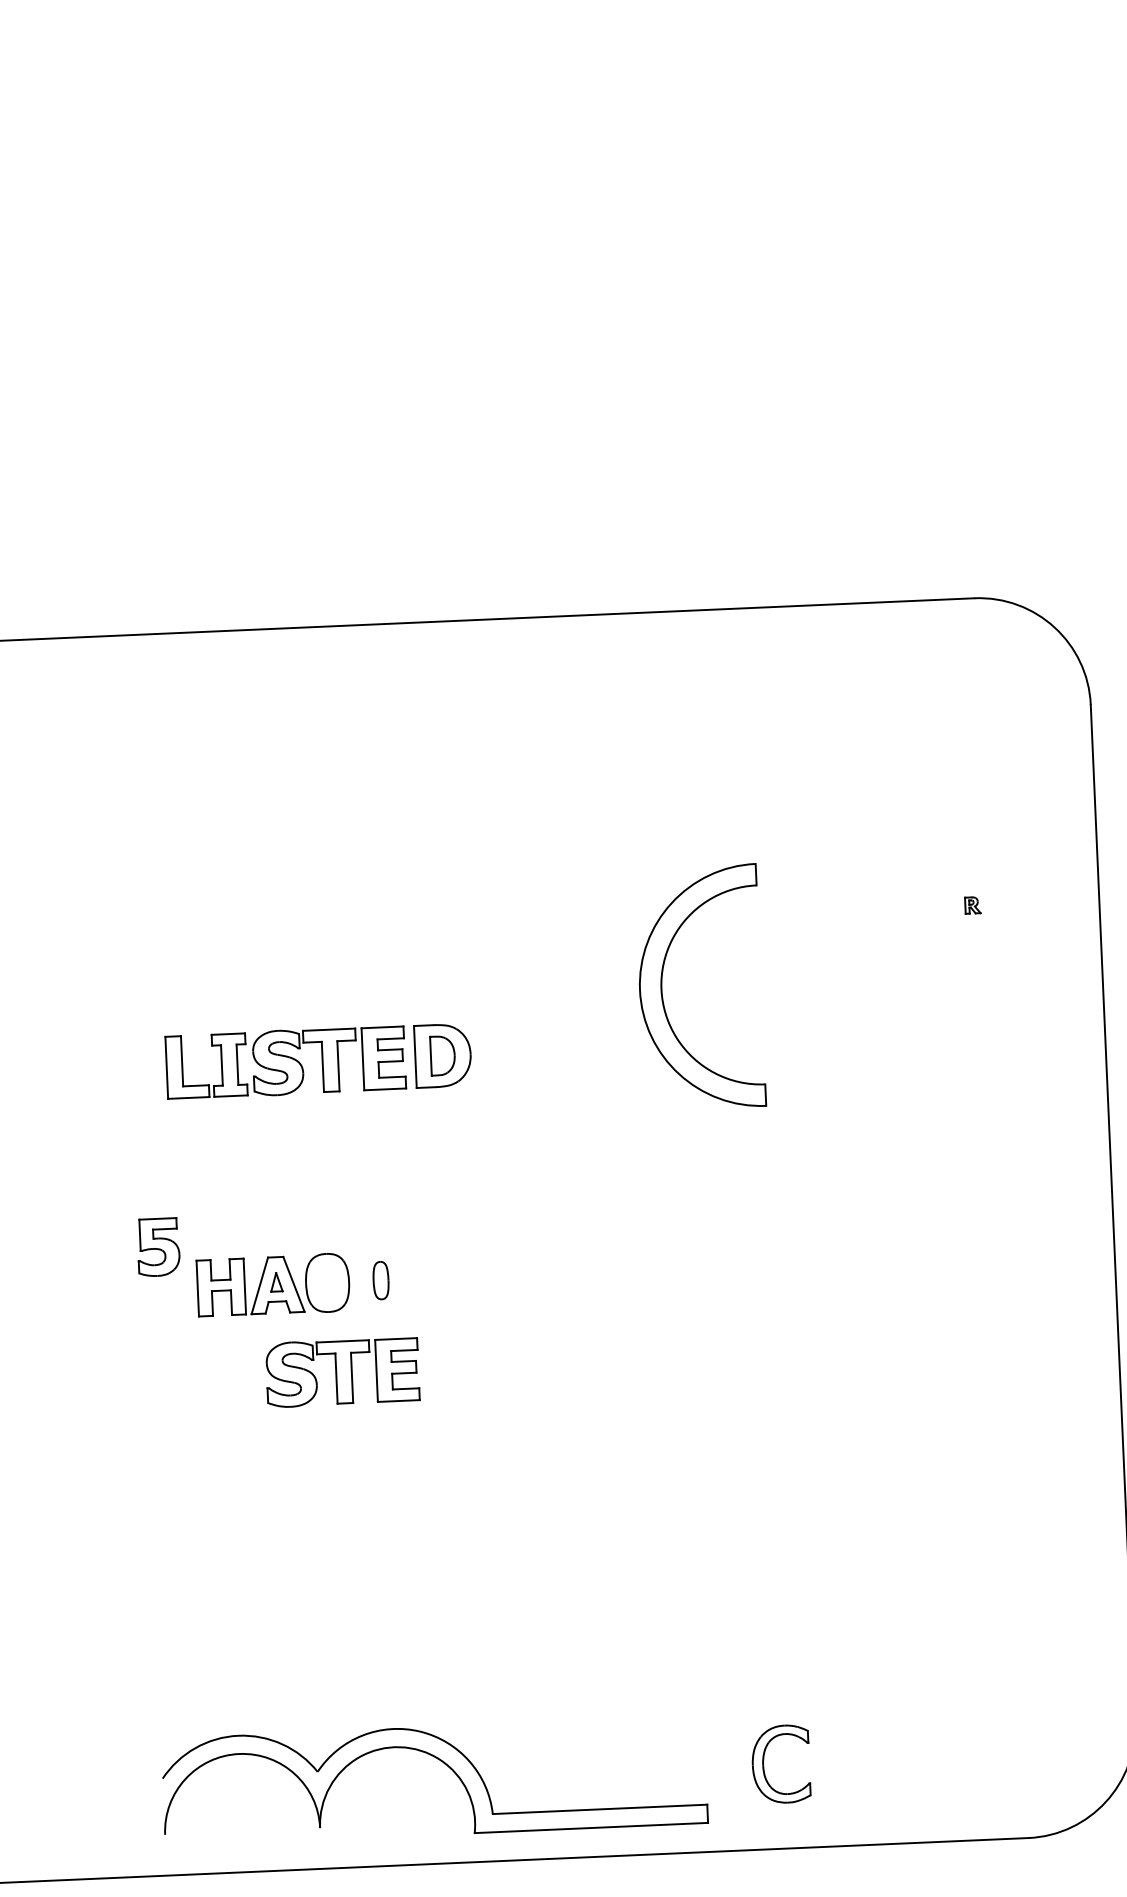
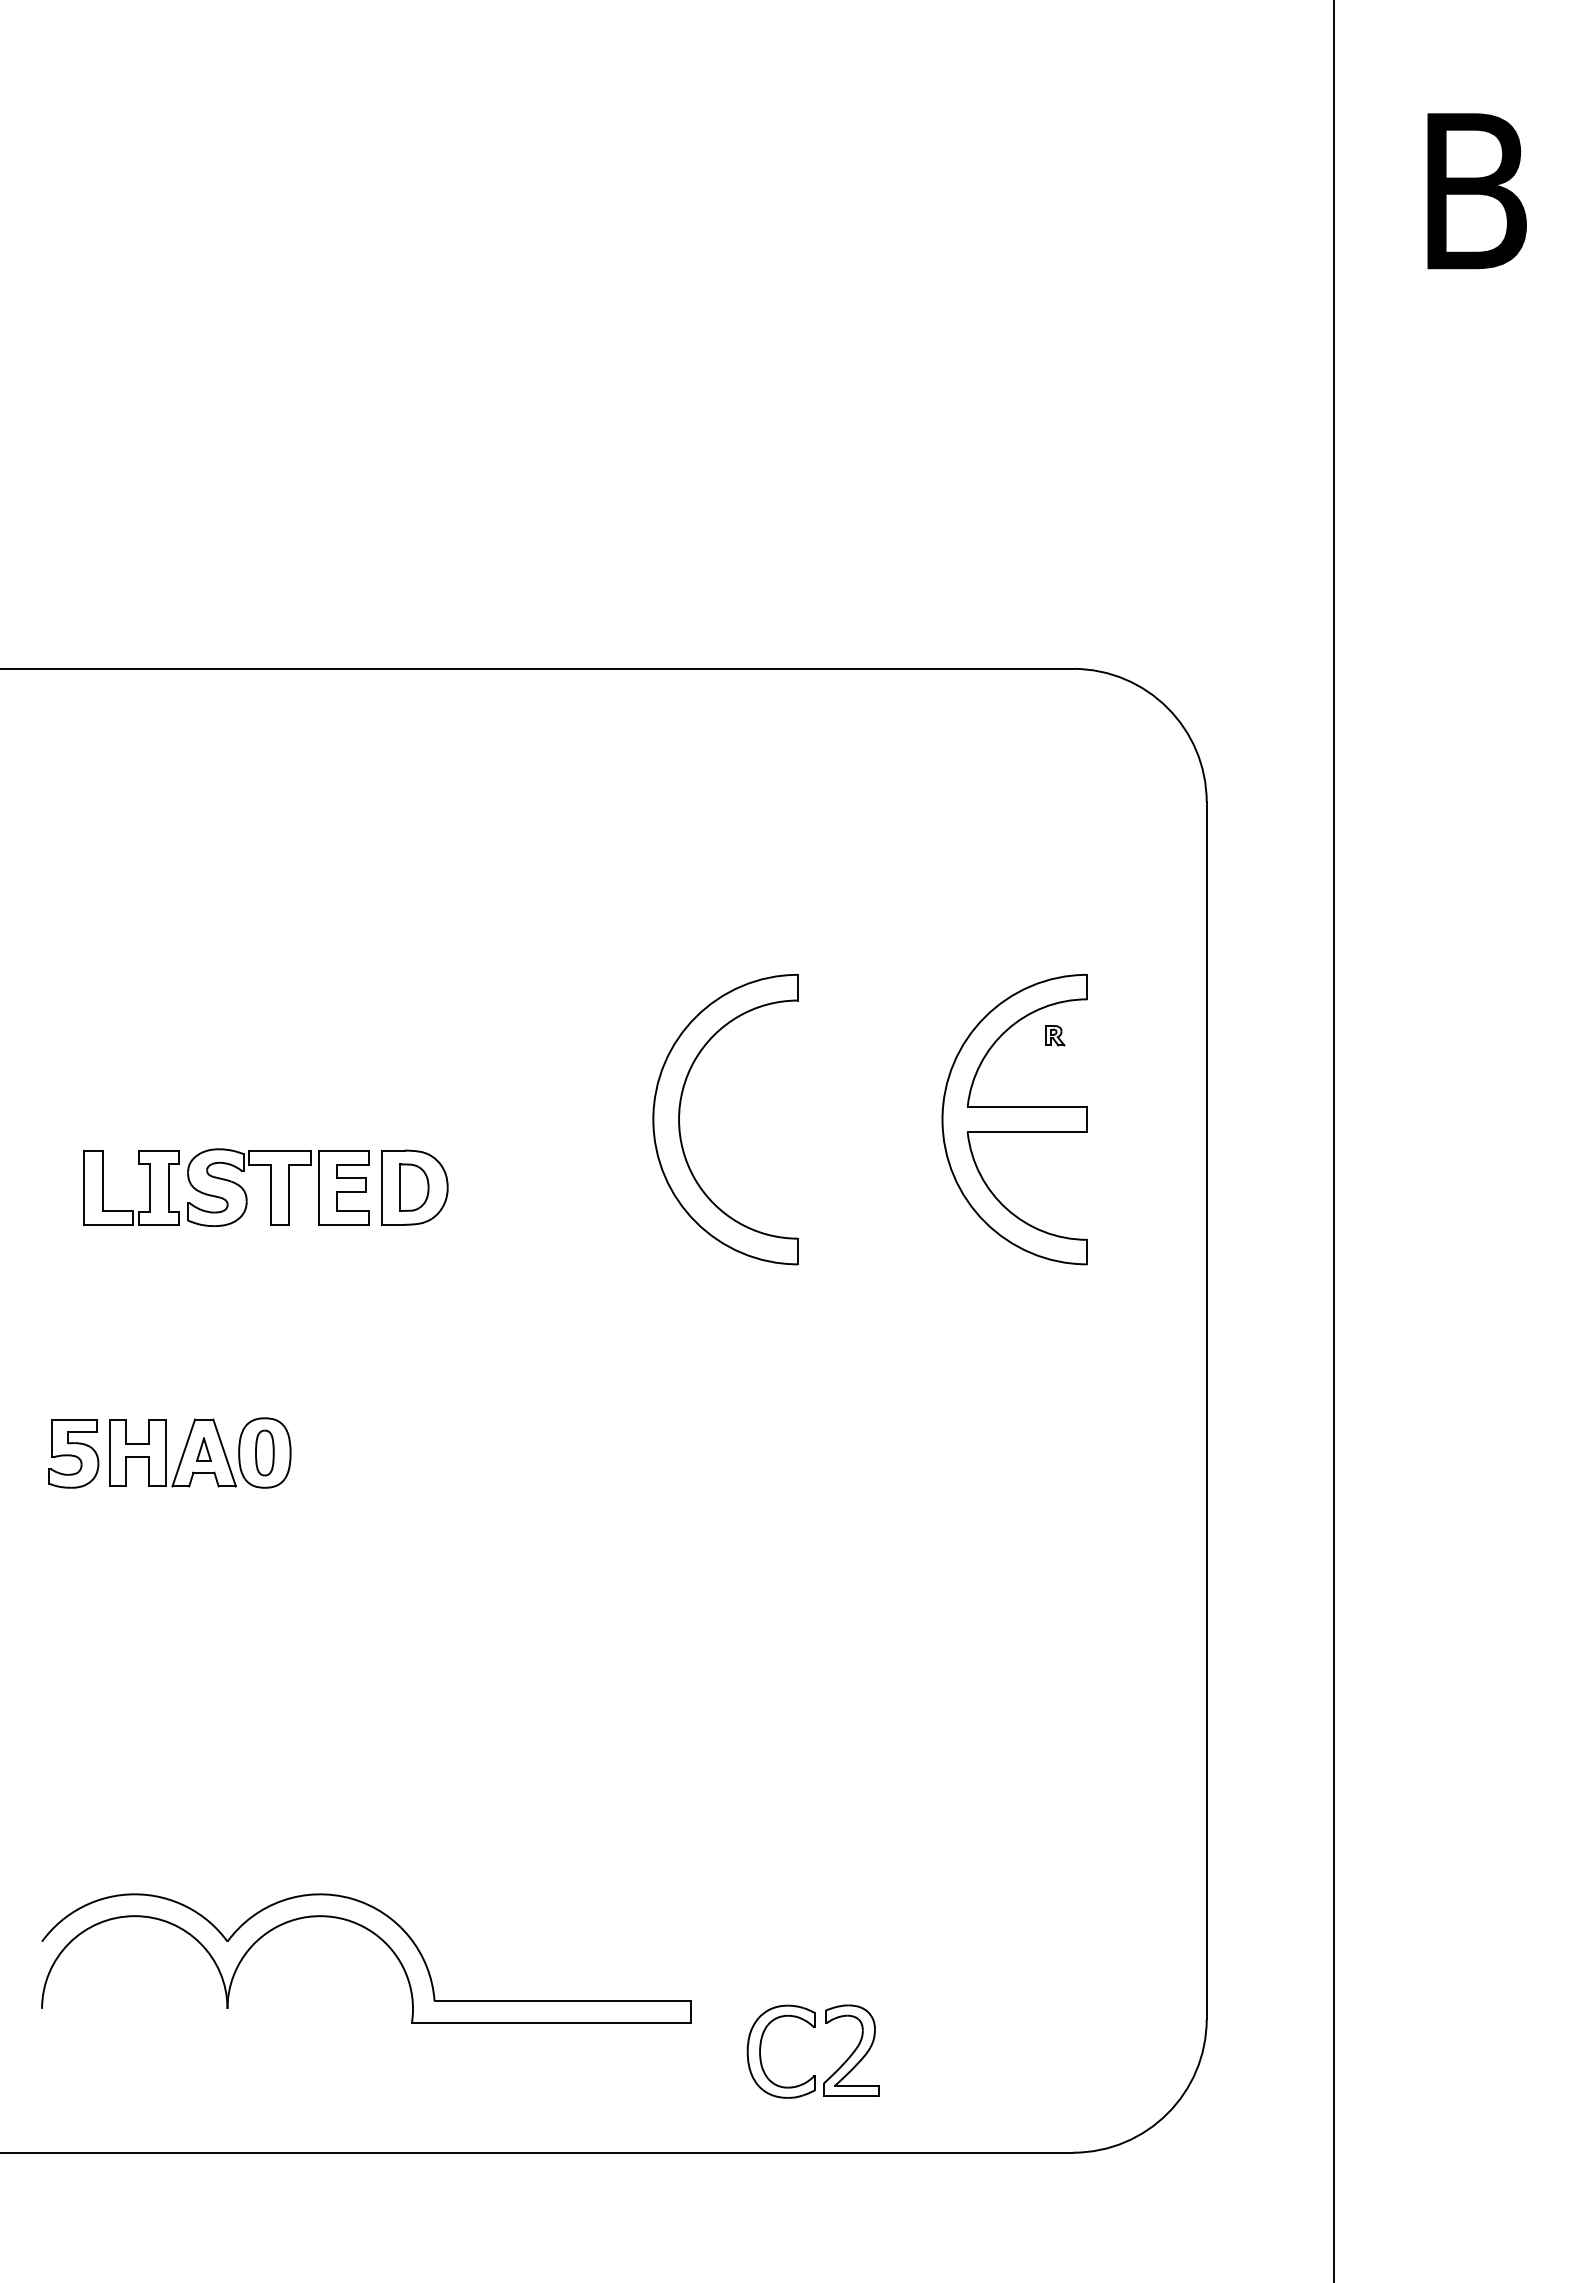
part: (941, 976) -> (1014, 1119), added
part: (158, 1247) -> (73, 1453), moved
part: (380, 1280) -> (264, 1452), moved
part: (342, 1372) -> (278, 1560), removed
part: (839, 1760) -> (851, 2050), added
part: (447, 1766) -> (382, 1941), moved

